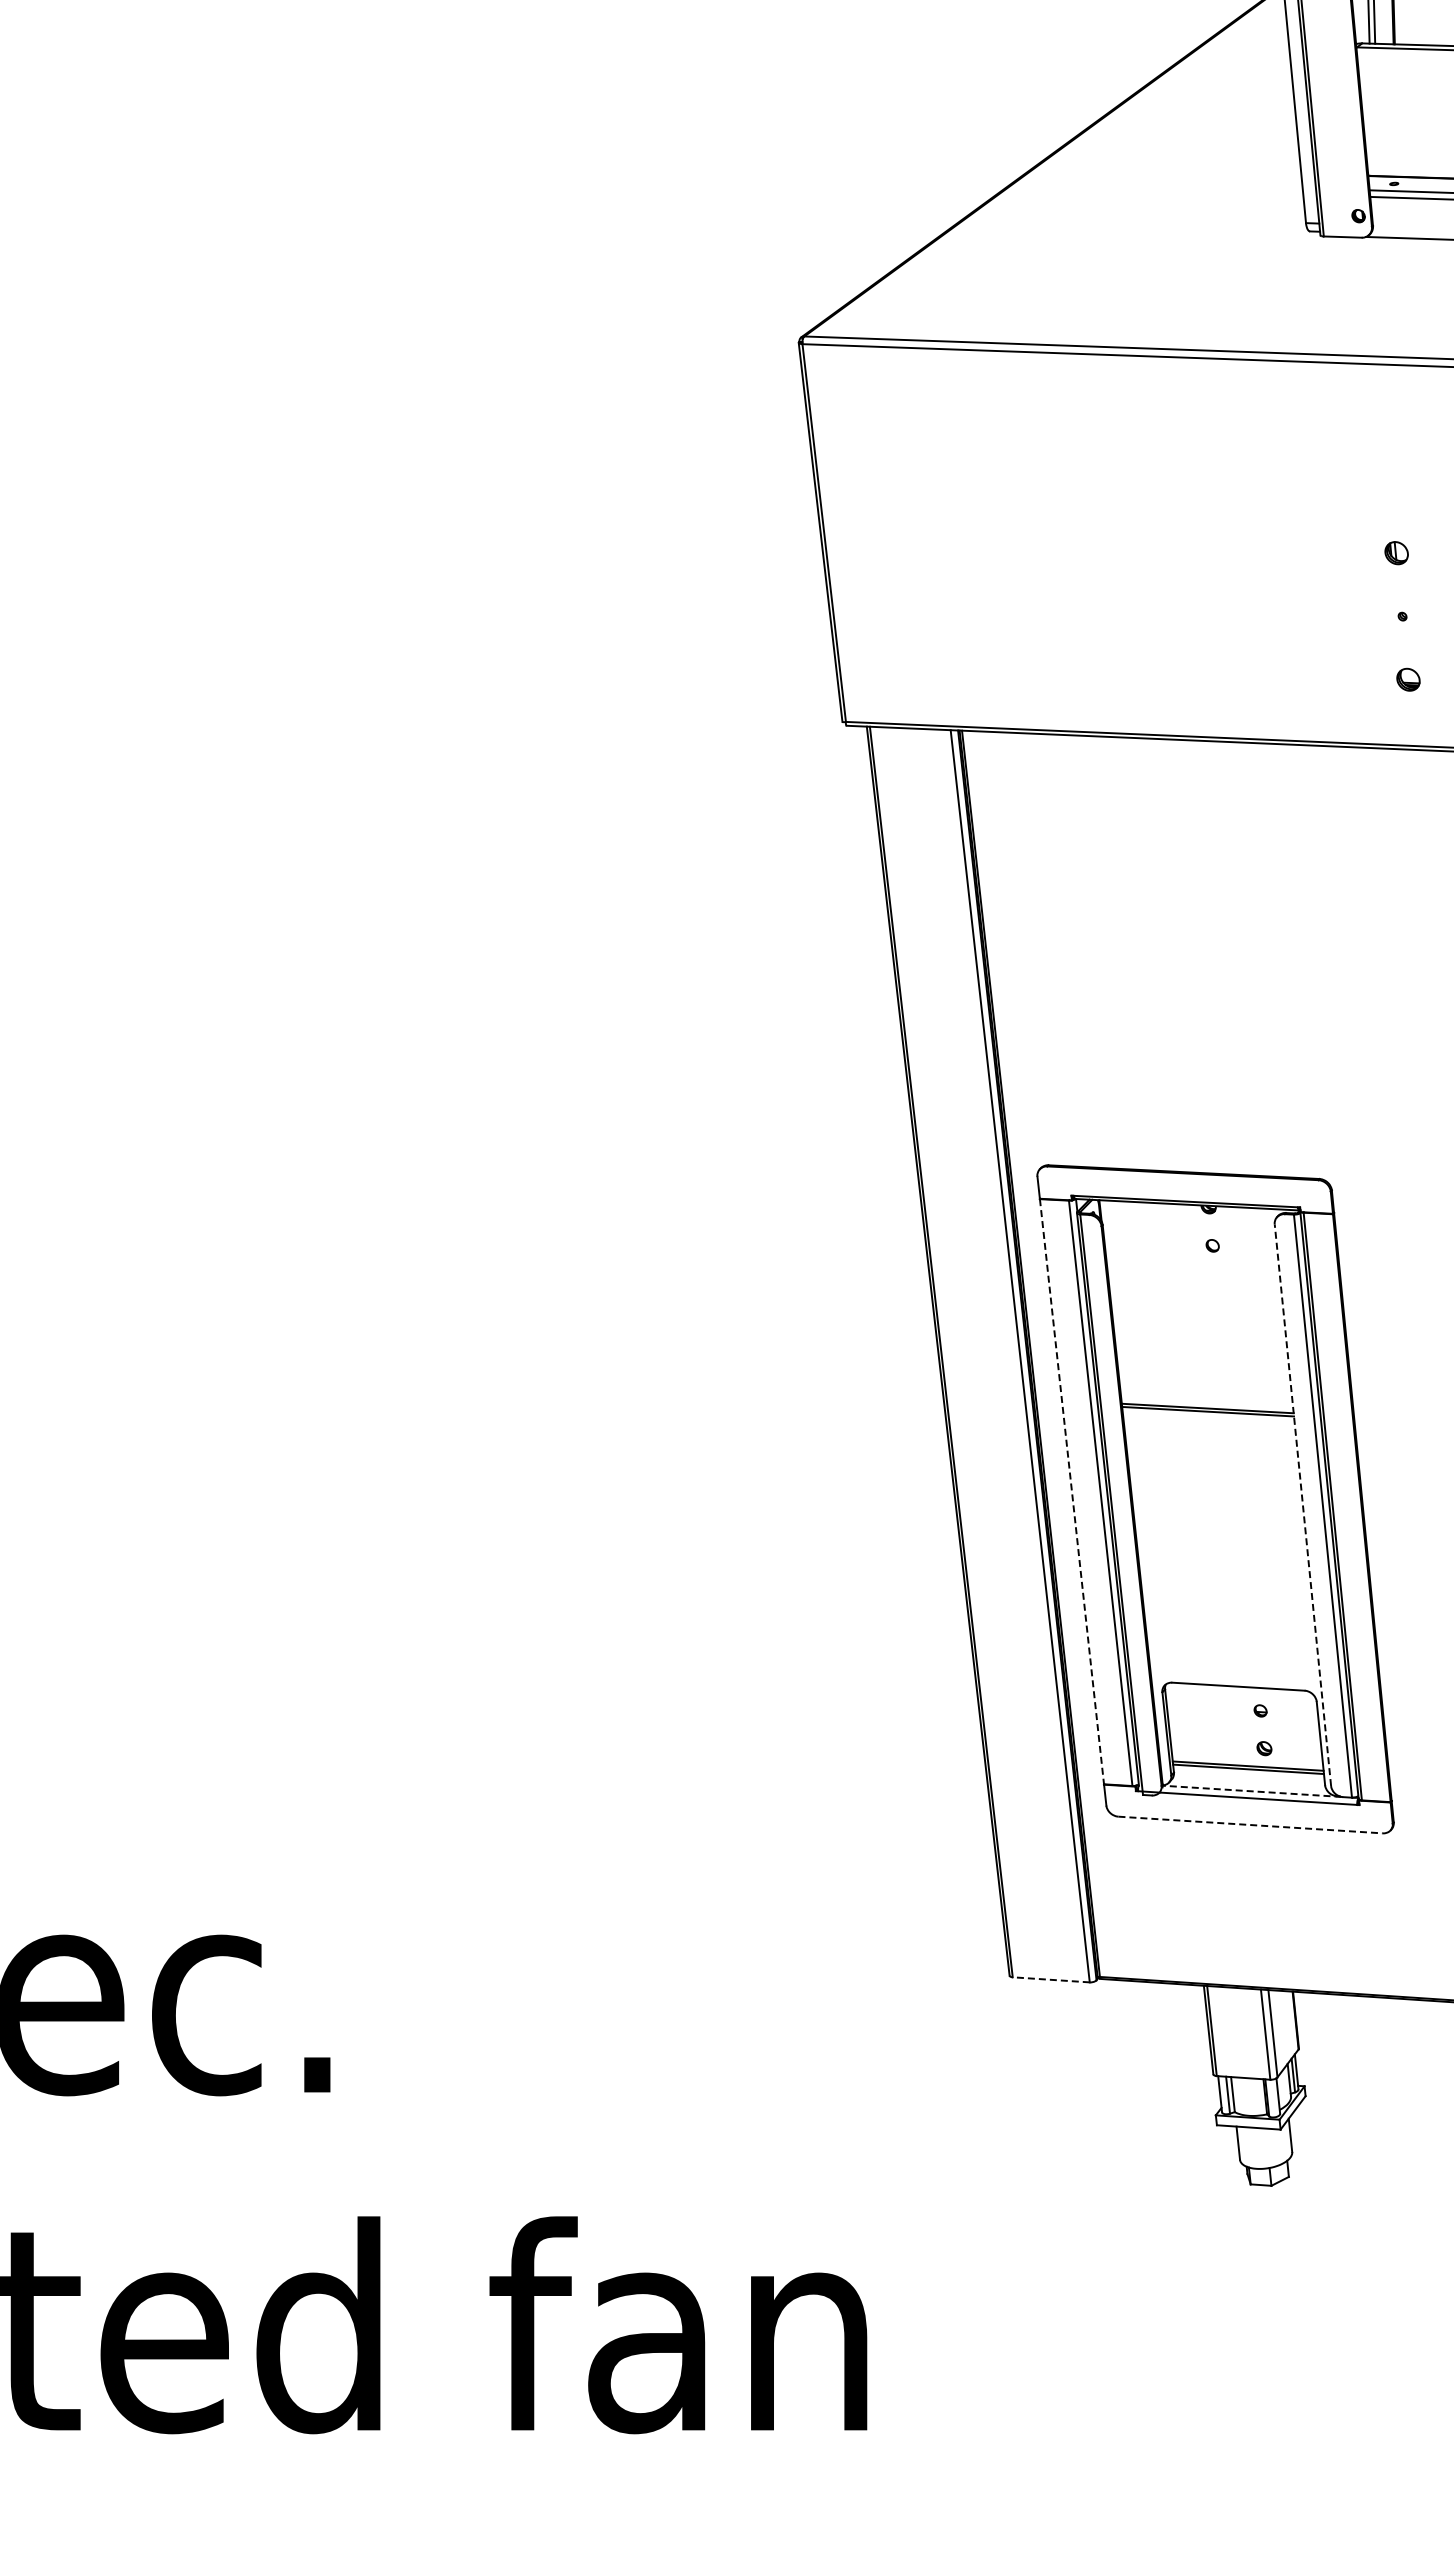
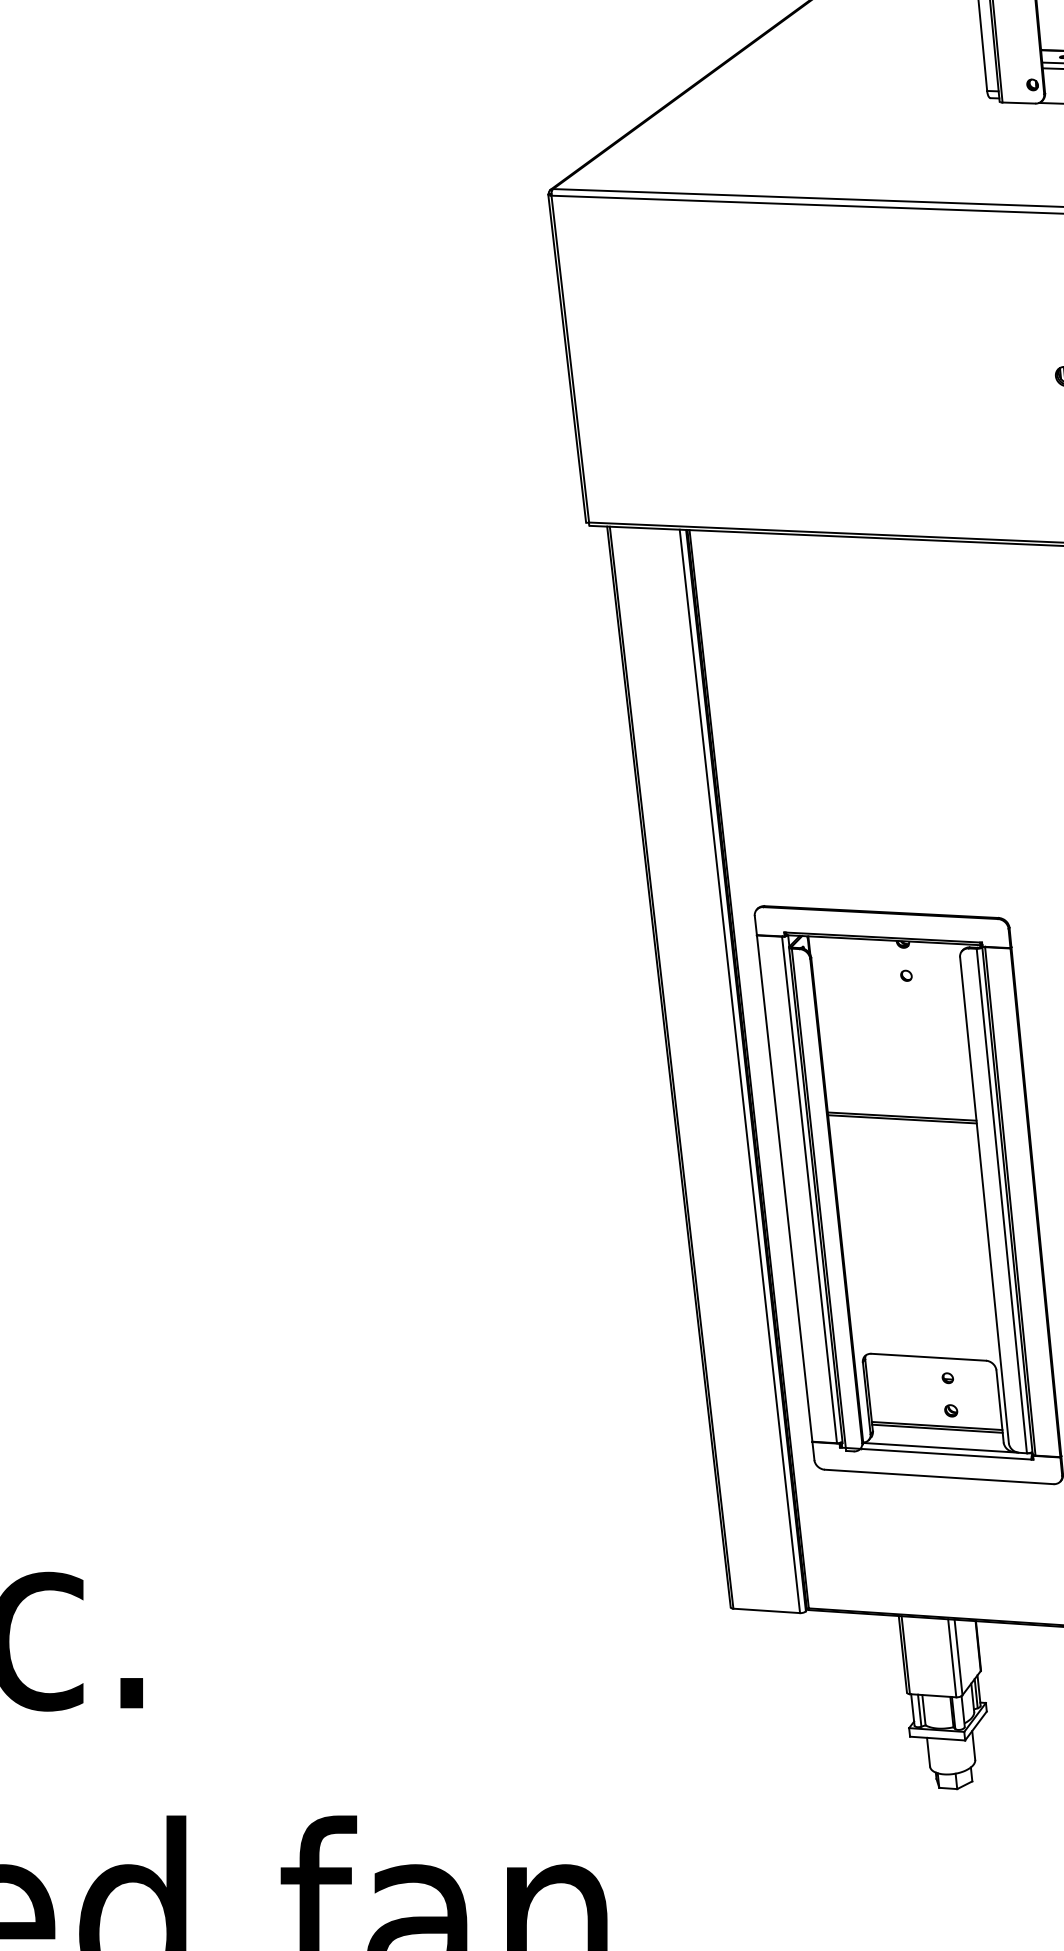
line: (1072, 1492) -> (785, 1189), dashed -> solid
line: (1302, 1504) -> (984, 1199), dashed -> solid
line: (1252, 1791) -> (940, 1447), dashed -> solid
line: (1251, 1825) -> (939, 1477), dashed -> solid
line: (1051, 1979) -> (766, 1610), dashed -> solid

